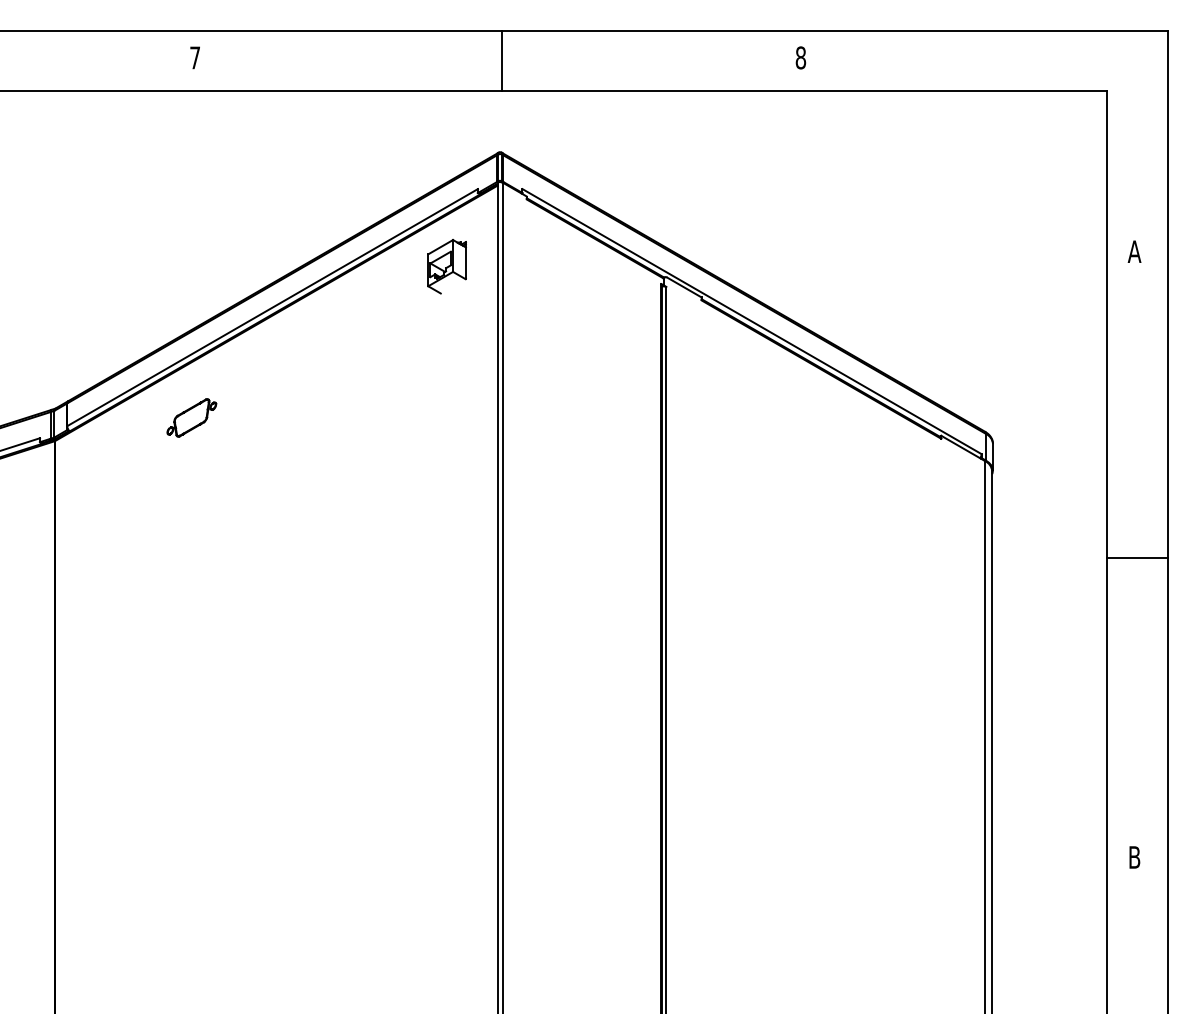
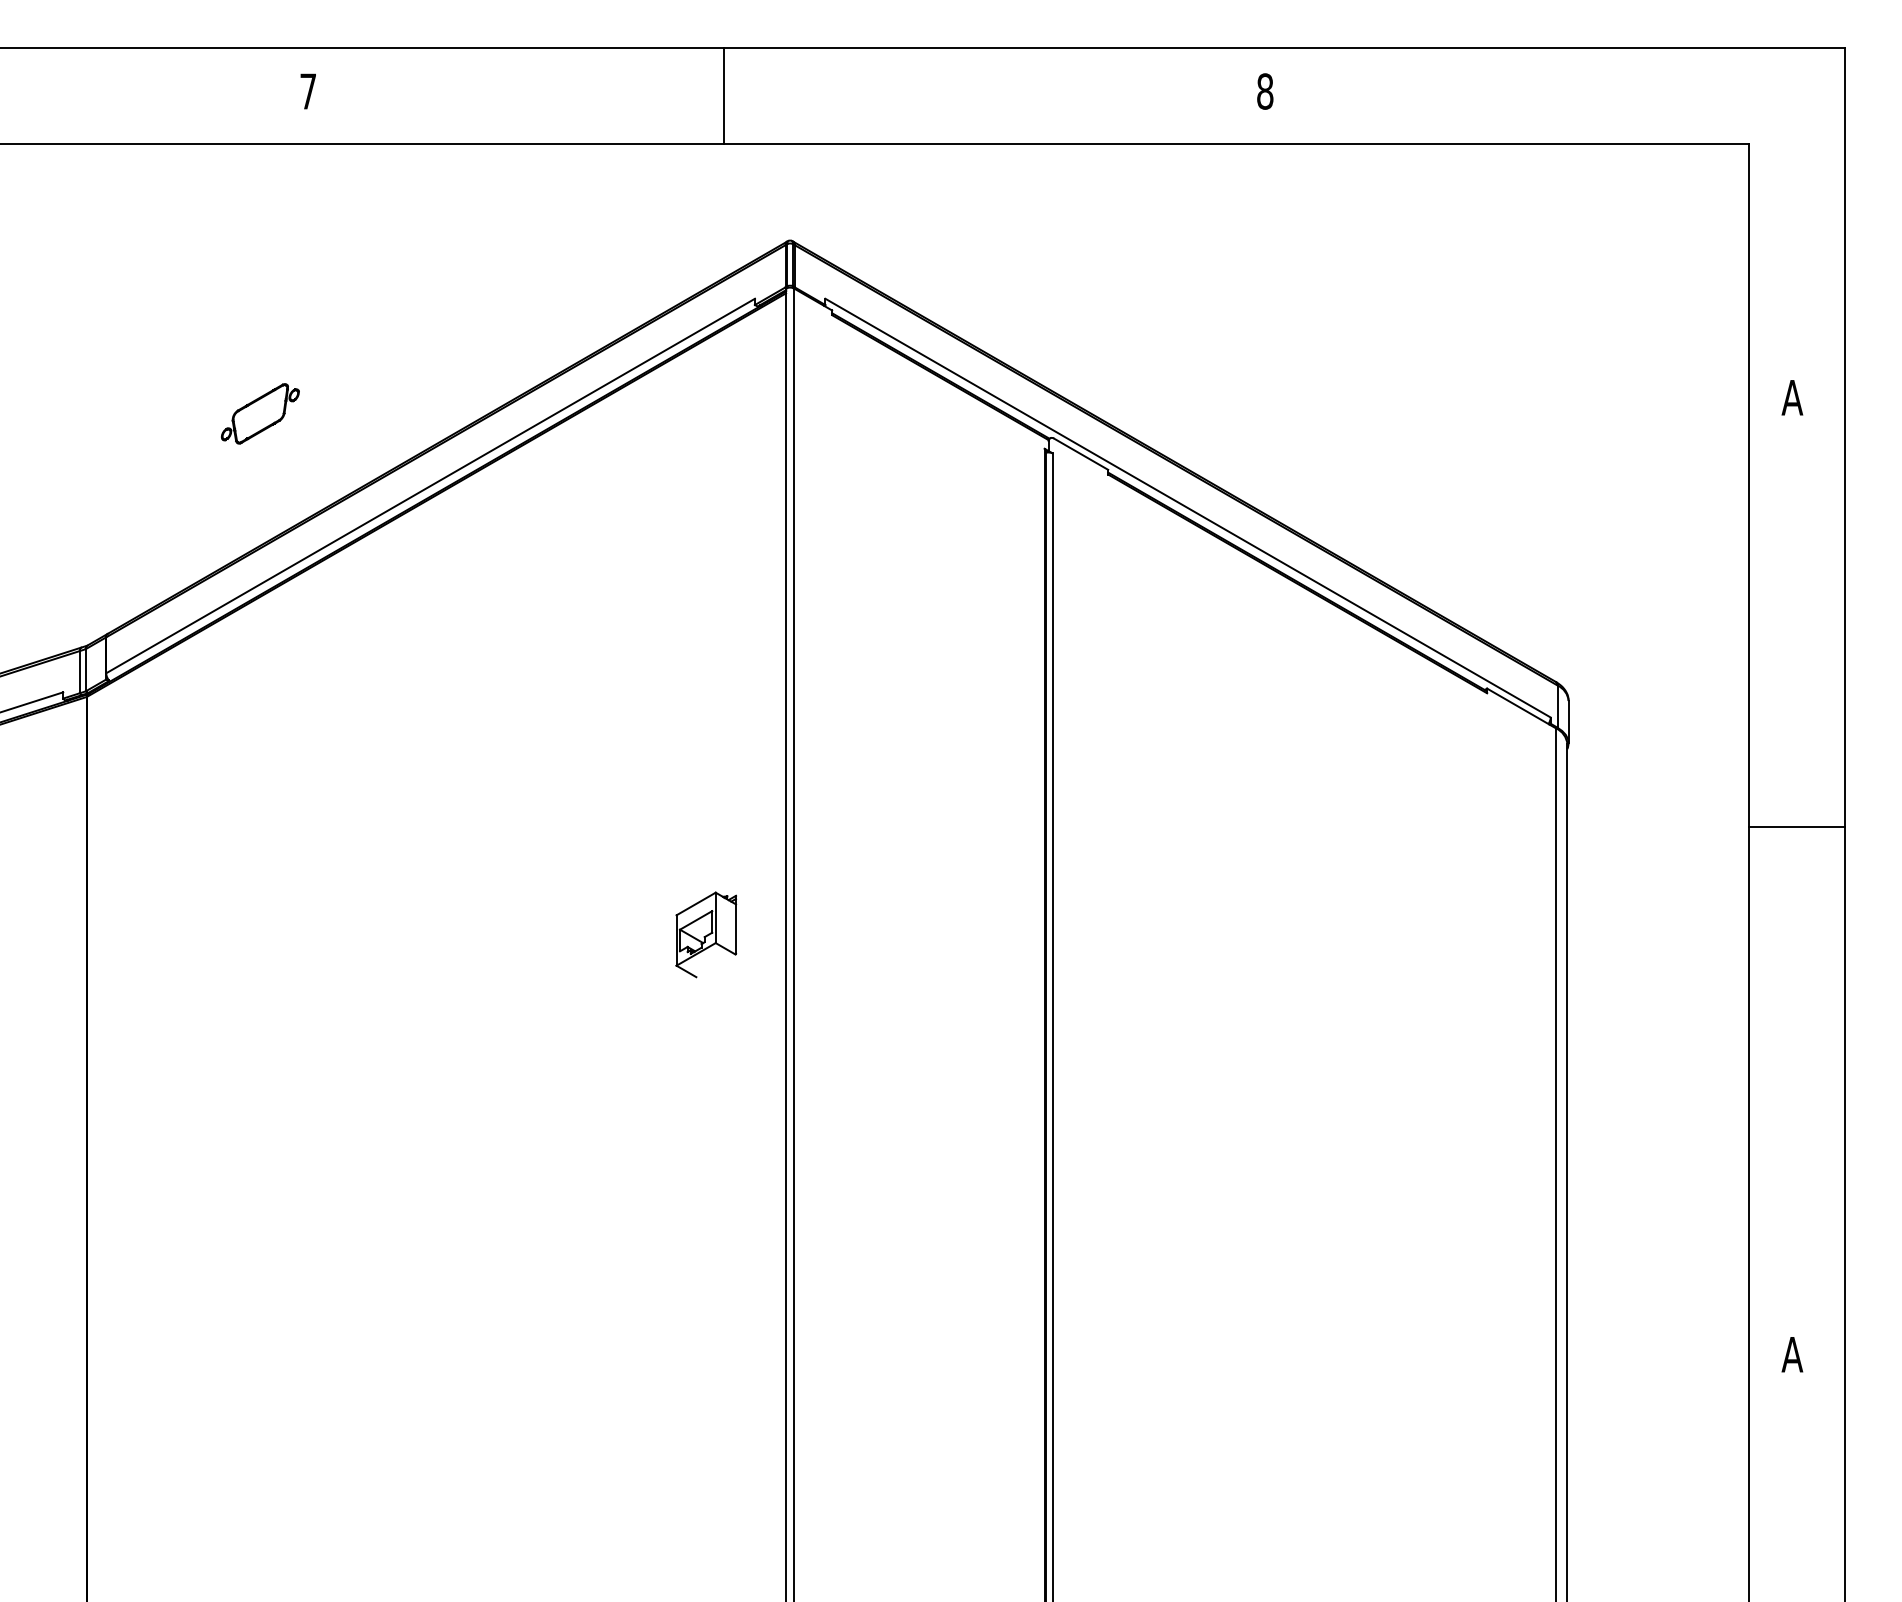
line: (501, 60) -> (724, 95), moved
part: (446, 266) -> (705, 934), moved
part: (191, 417) -> (259, 413), moved
line: (1137, 557) -> (1796, 827), moved
text: (1134, 857) -> (1792, 1354), B -> A

